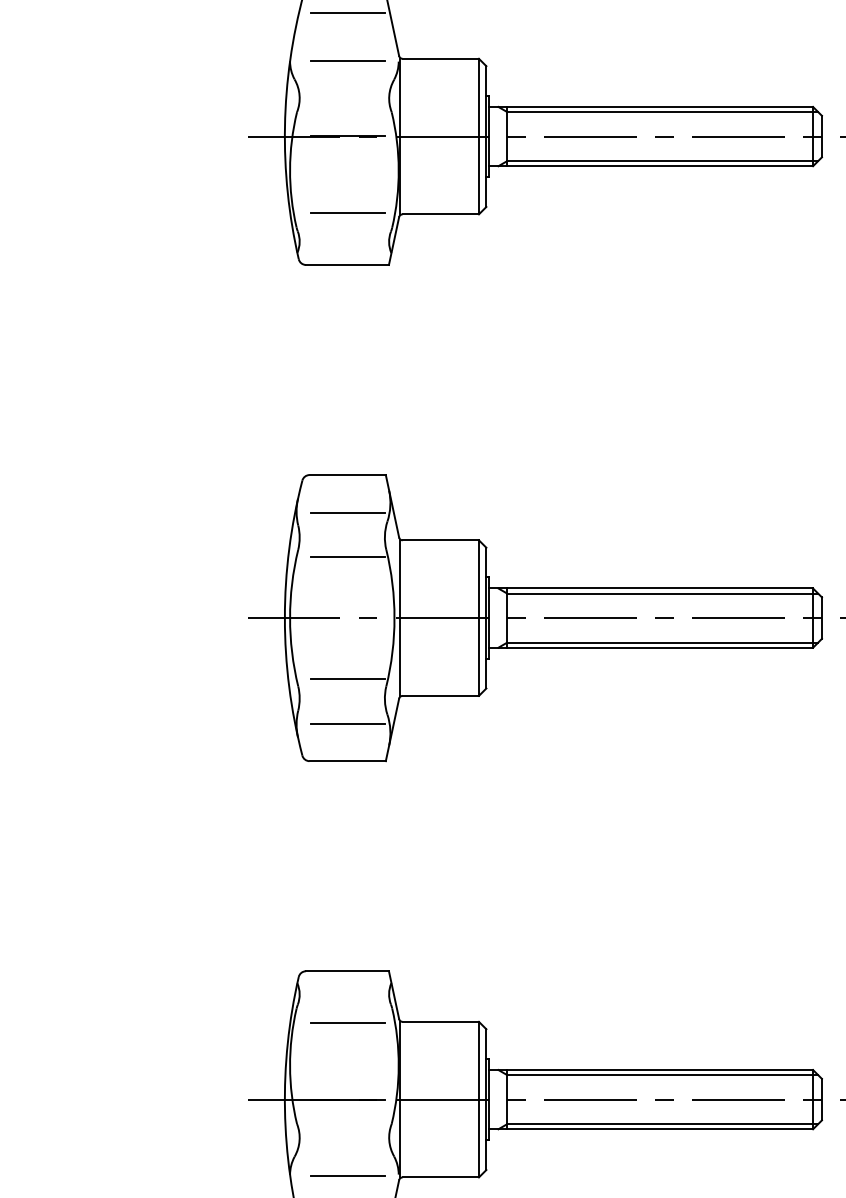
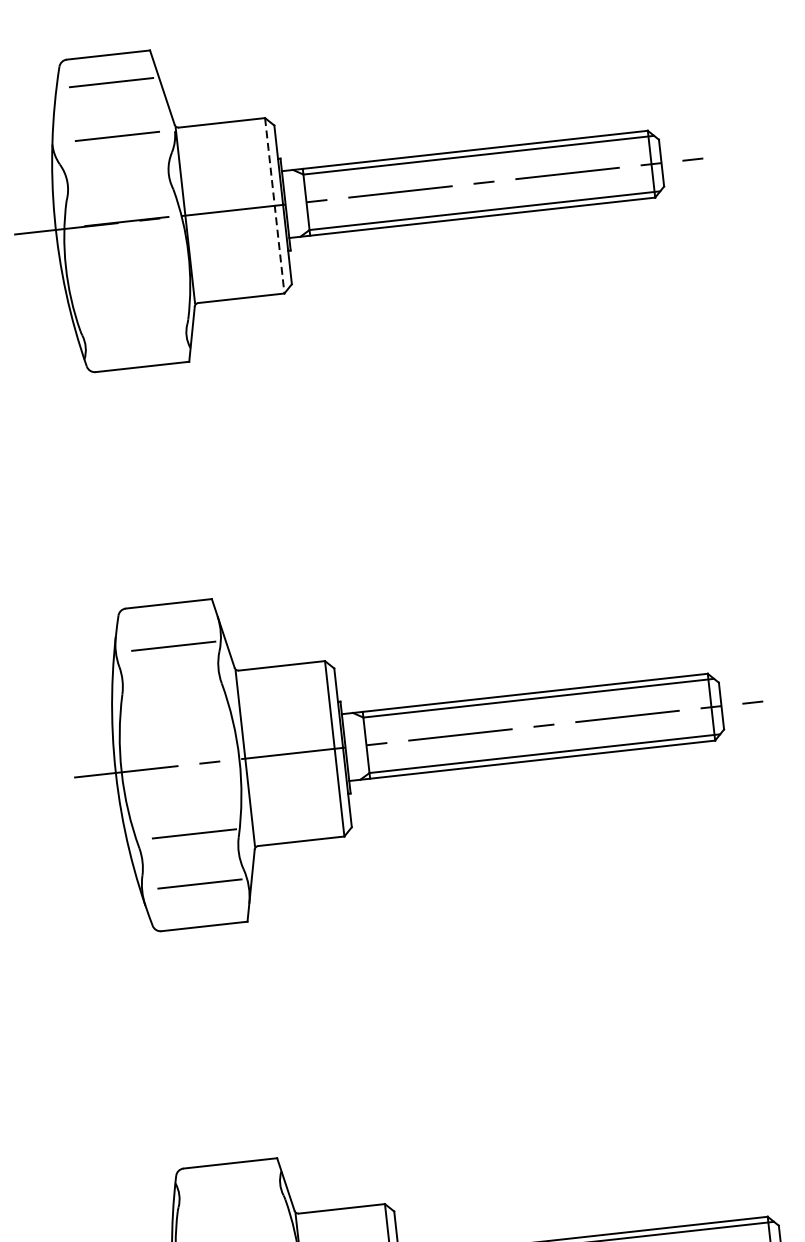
line: (478, 136) -> (274, 205), solid -> dashed
line: (347, 213) -> (136, 308), removed
line: (347, 557) -> (178, 696), removed
line: (347, 1022) -> (236, 1221), removed

